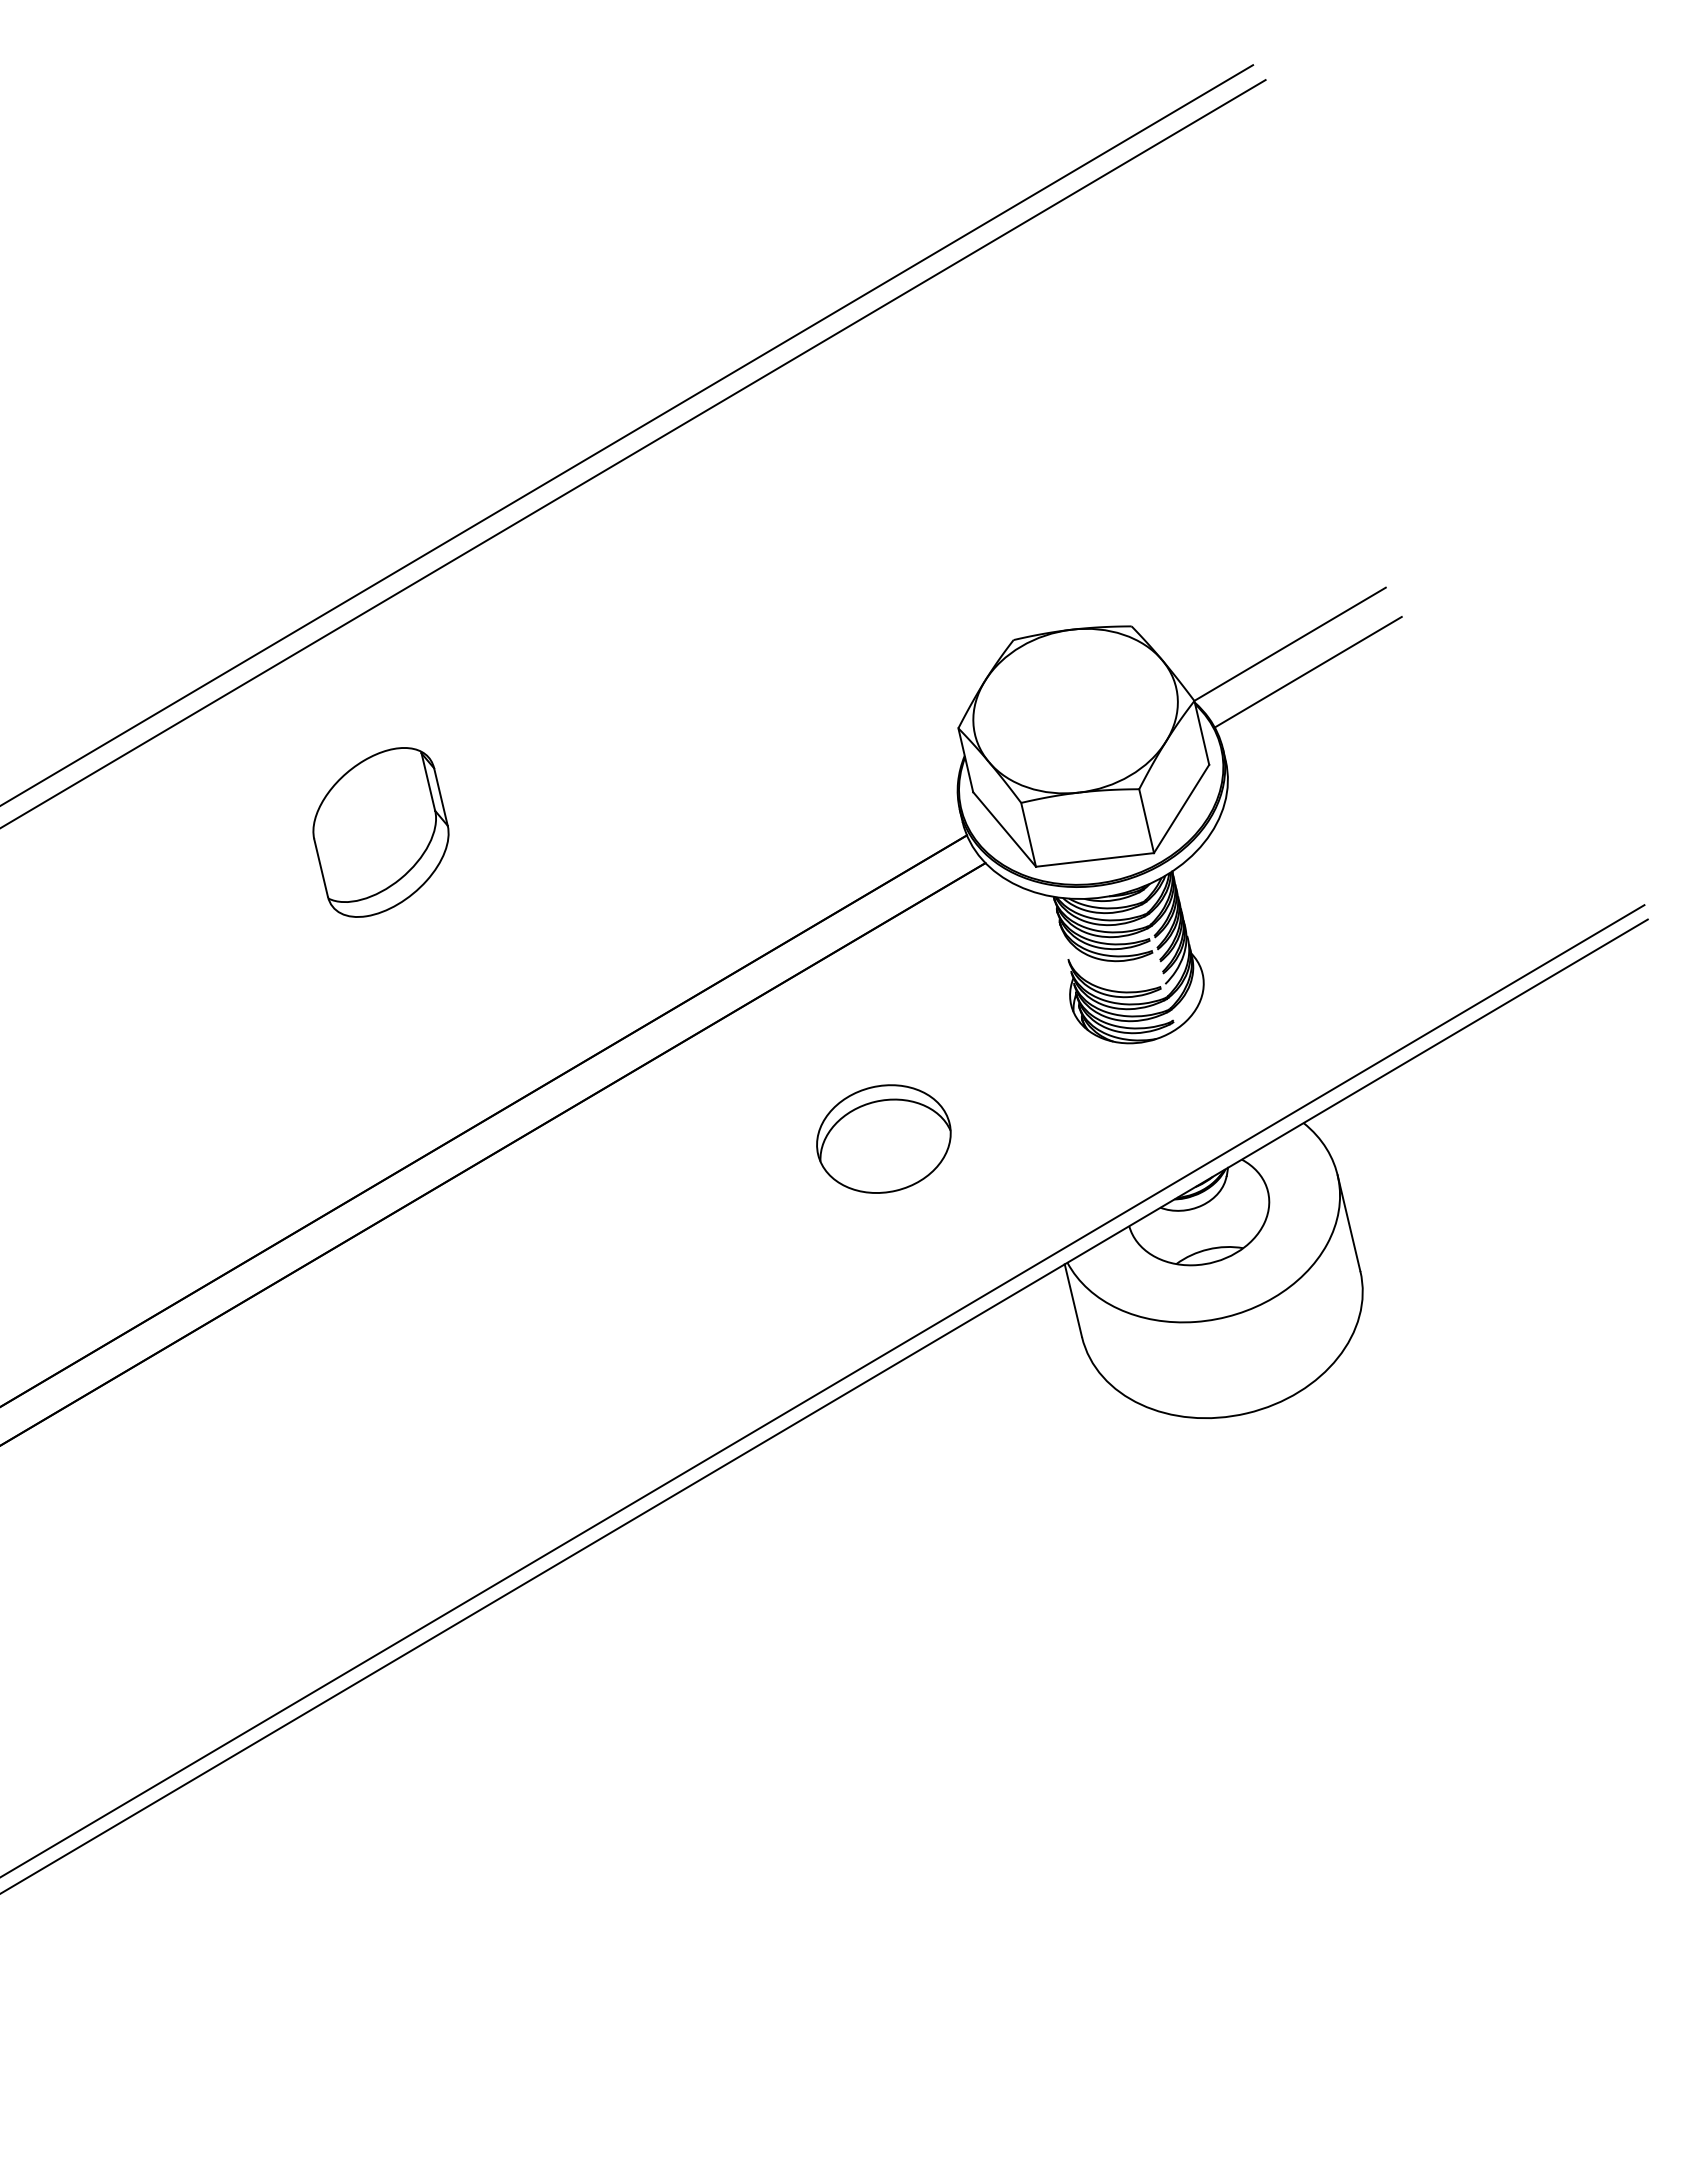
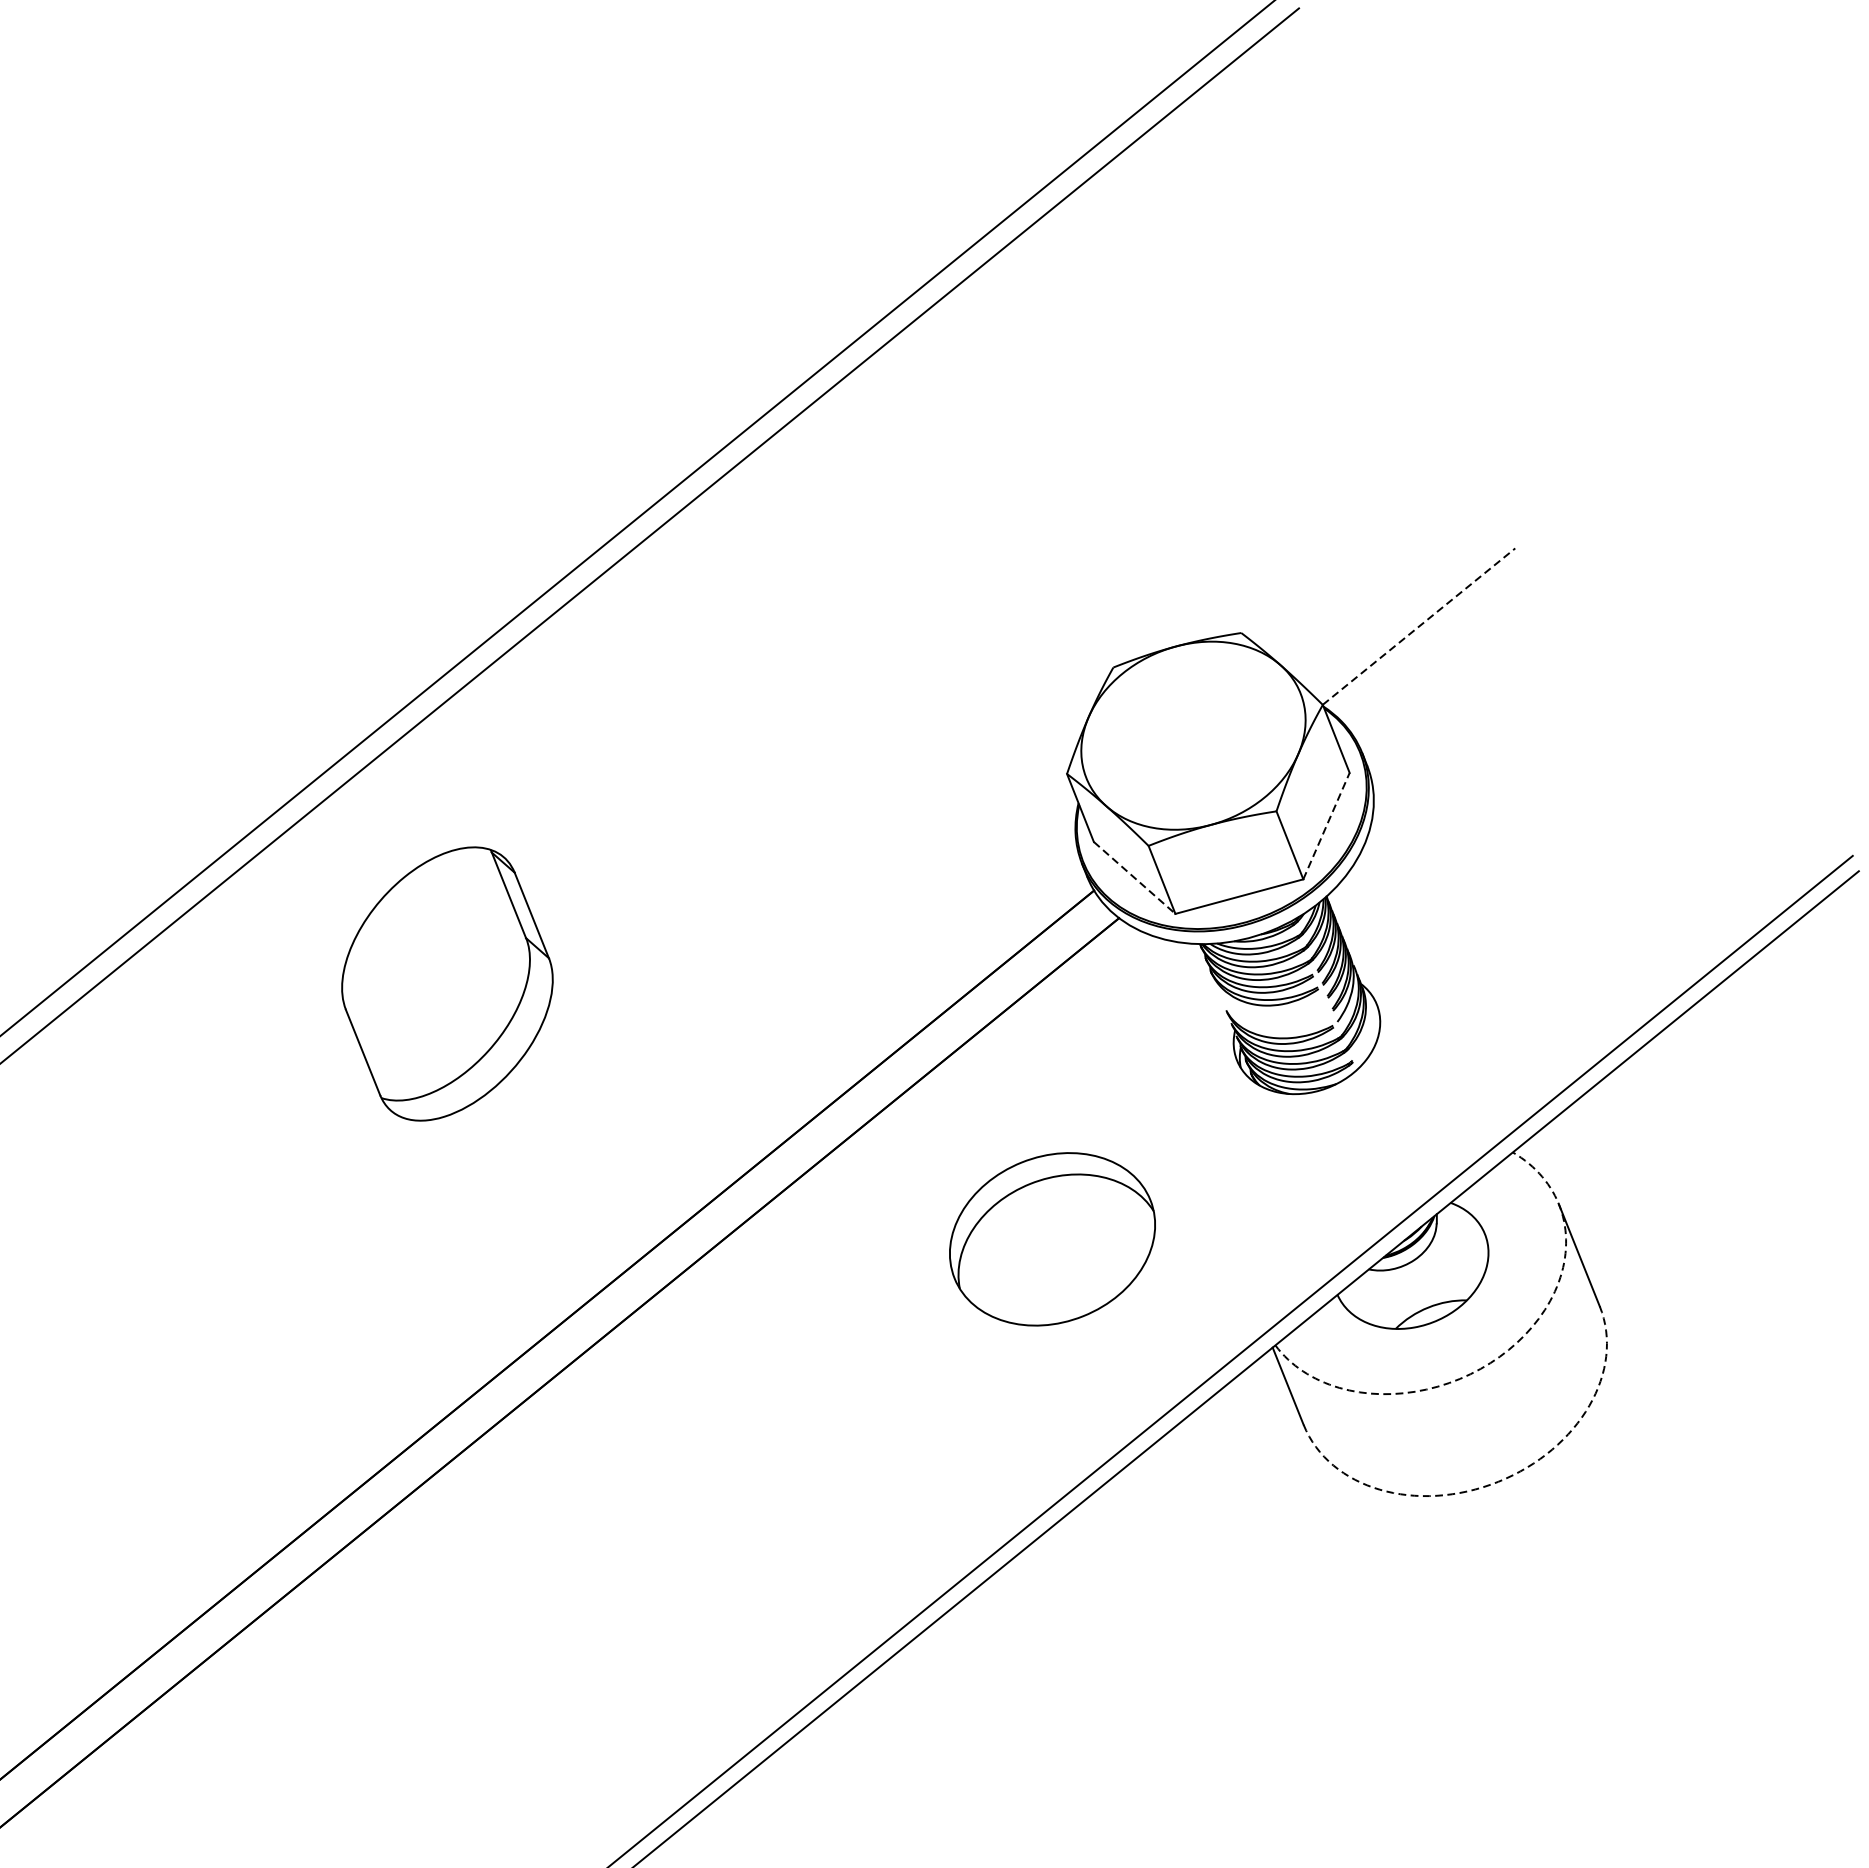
line: (1290, 644) -> (1419, 626), solid -> dashed
line: (1307, 671) -> (1442, 653), removed
line: (1181, 808) -> (1326, 825), solid -> dashed
line: (1004, 829) -> (1134, 877), solid -> dashed
part: (380, 832) -> (446, 984), size x1.4
part: (883, 1138) -> (1052, 1238), size x1.4
arc: (1266, 1301) -> (1501, 1355), solid -> dashed
arc: (1247, 1413) -> (1498, 1481), solid -> dashed

